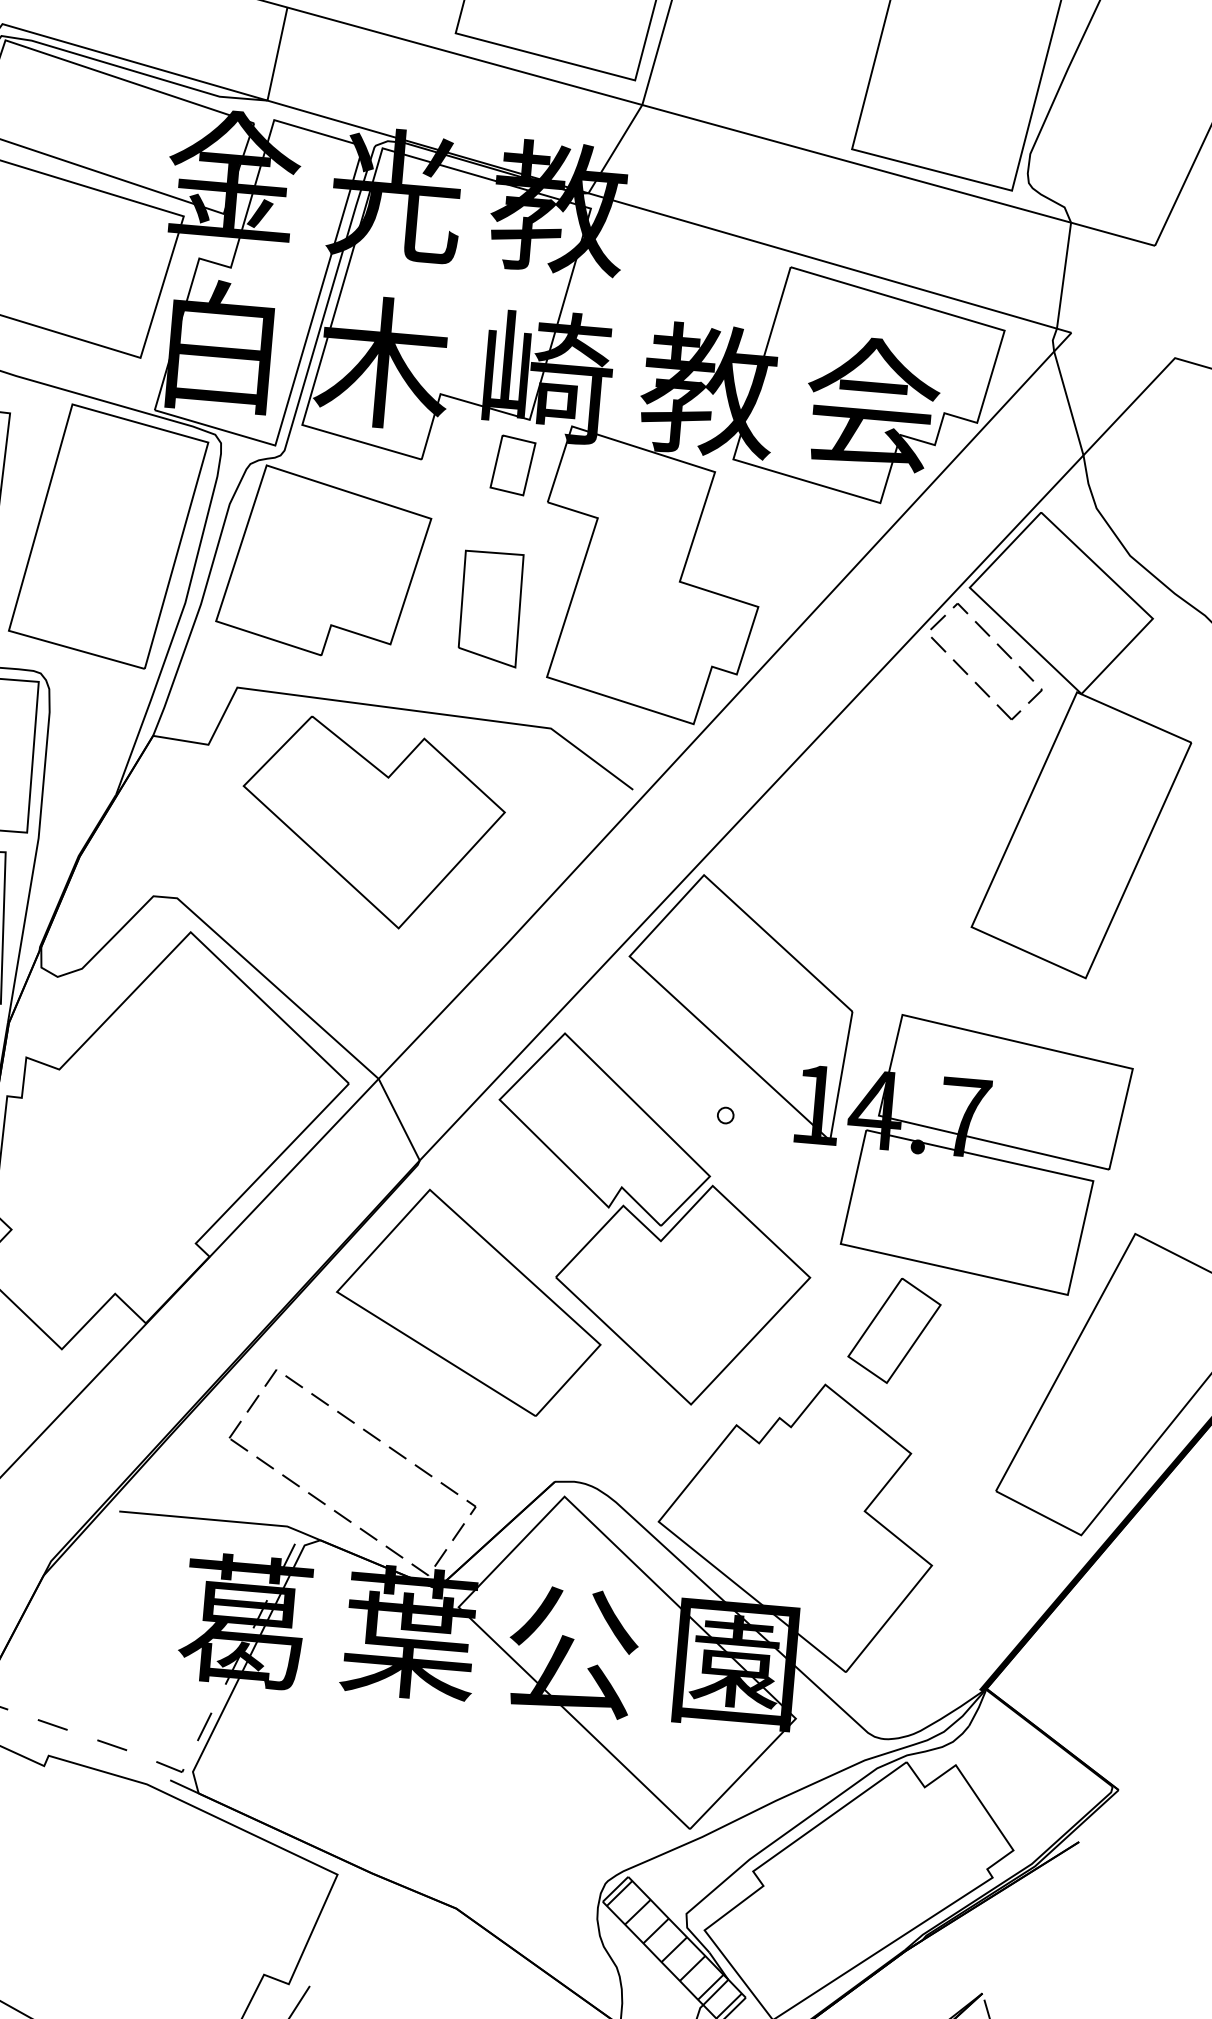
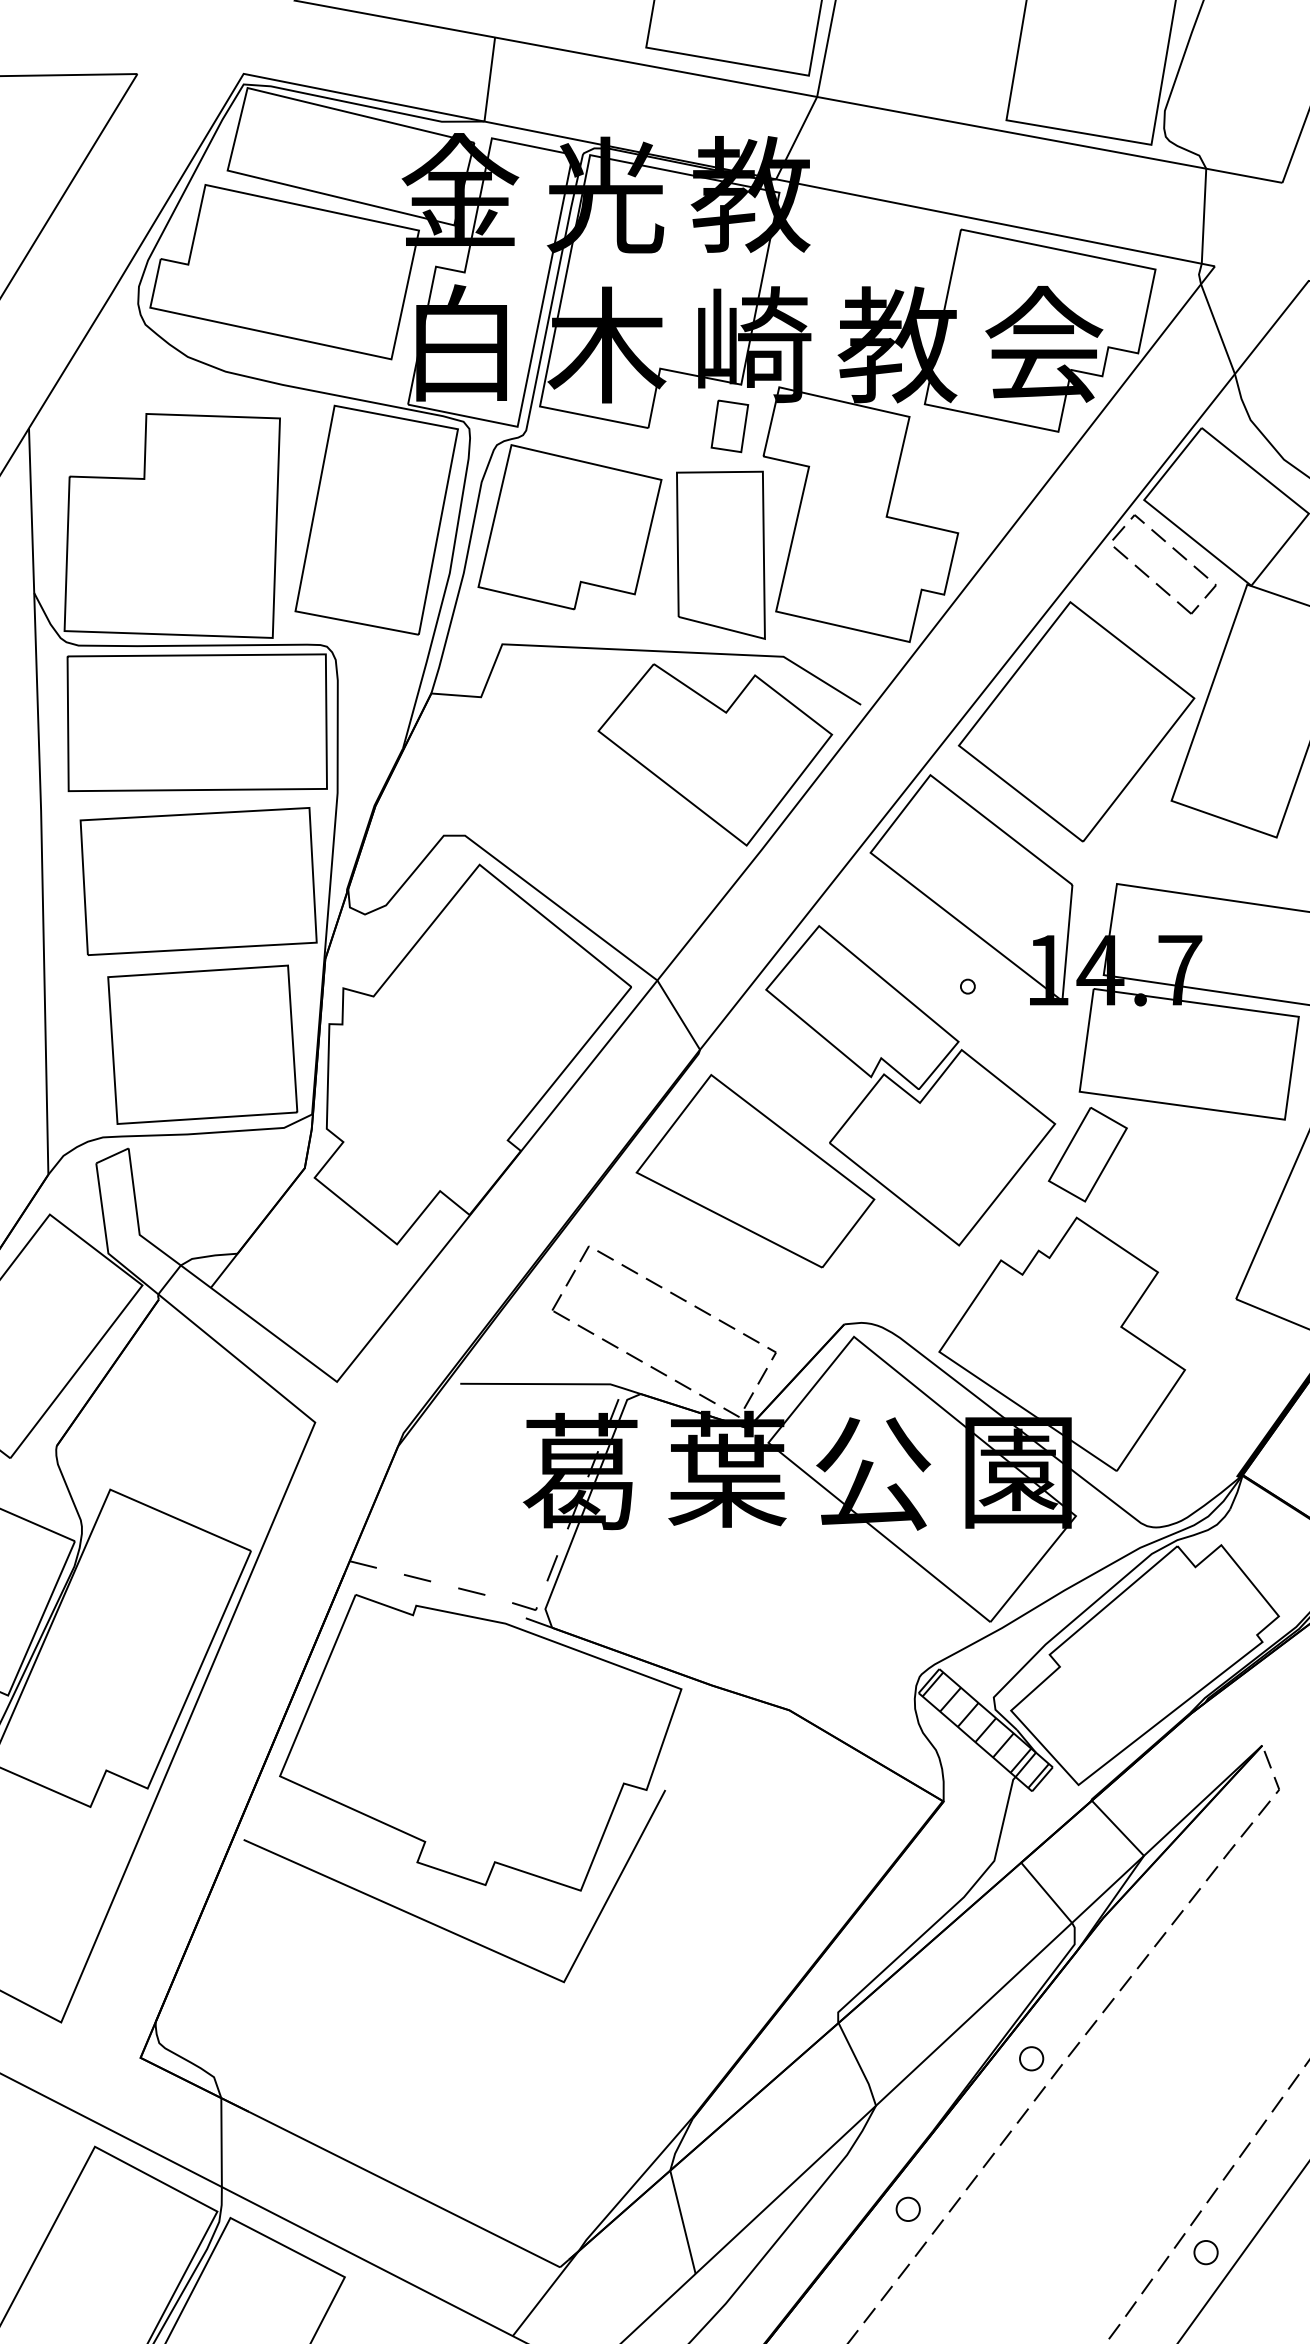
part: (490, 607) -> (720, 554), size x1.67
part: (372, 823) -> (715, 754), moved
part: (872, 829) -> (1076, 721), added
part: (894, 1330) -> (1087, 1154), moved

